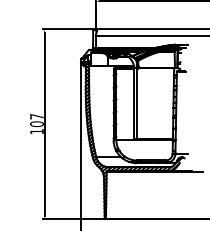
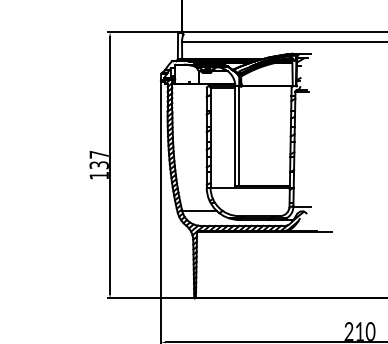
text: (36, 124) -> (98, 165), 107 -> 137

